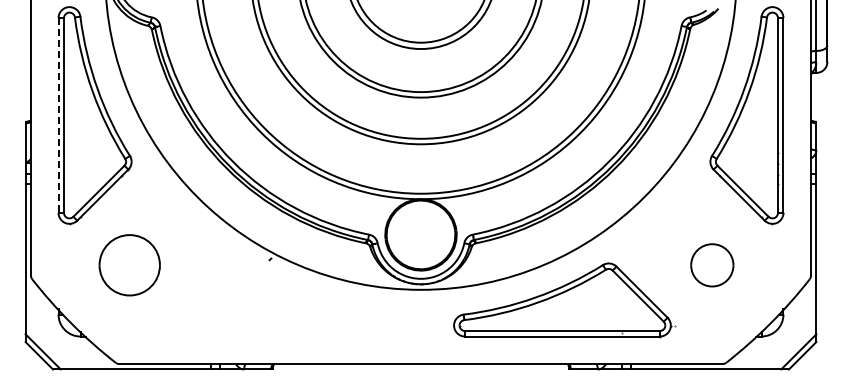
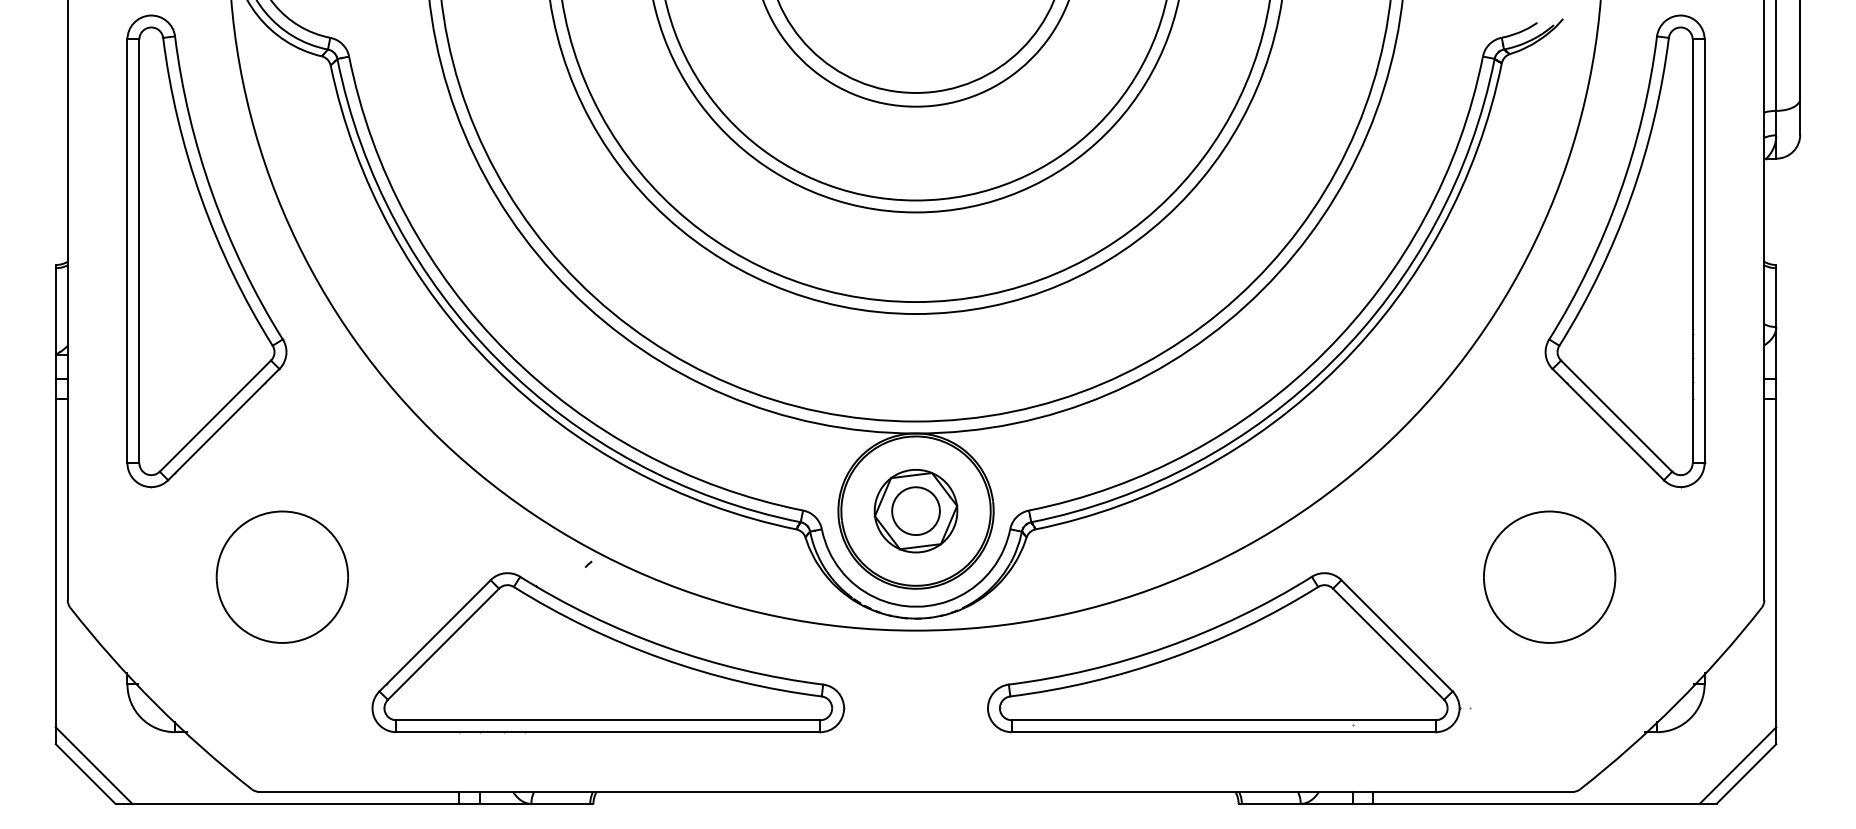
line: (58, 116) -> (127, 253), dashed -> solid
part: (420, 234) -> (914, 510), added
part: (712, 265) -> (1550, 577), size x1.43
part: (279, 300) -> (608, 653), added

